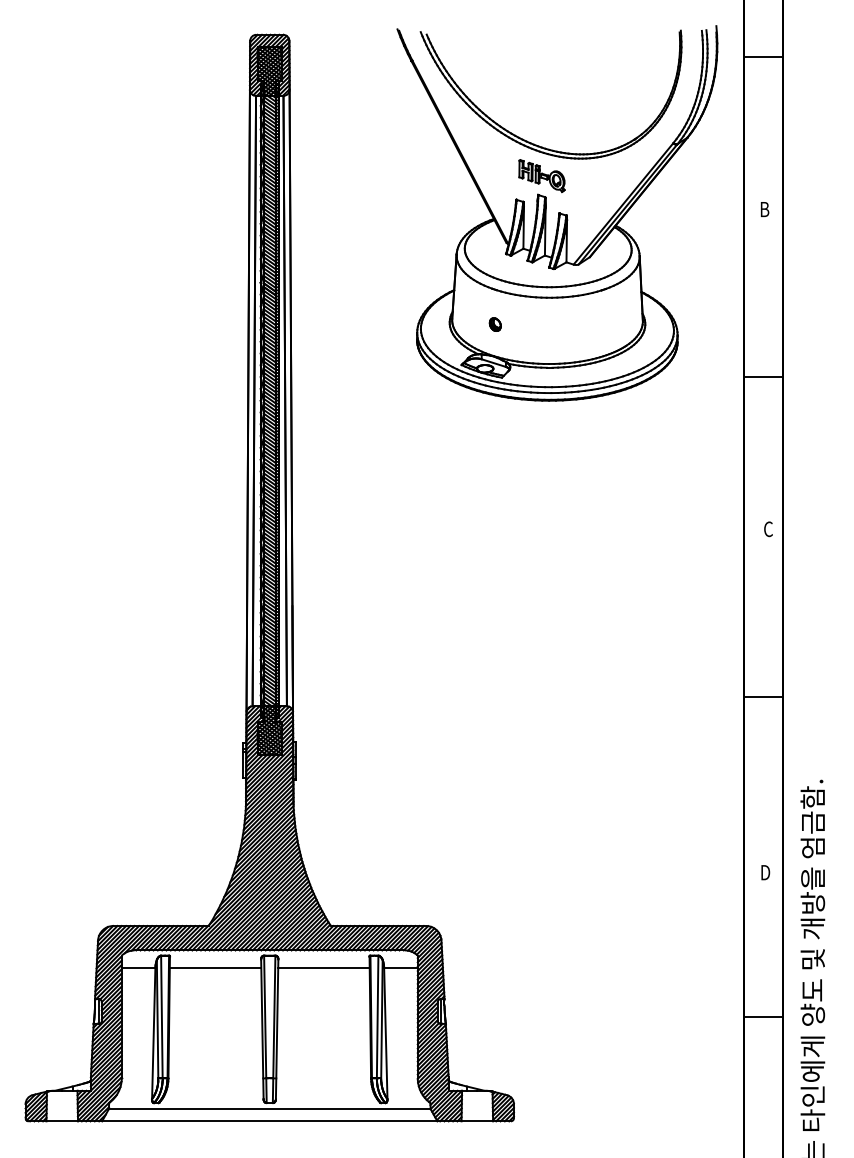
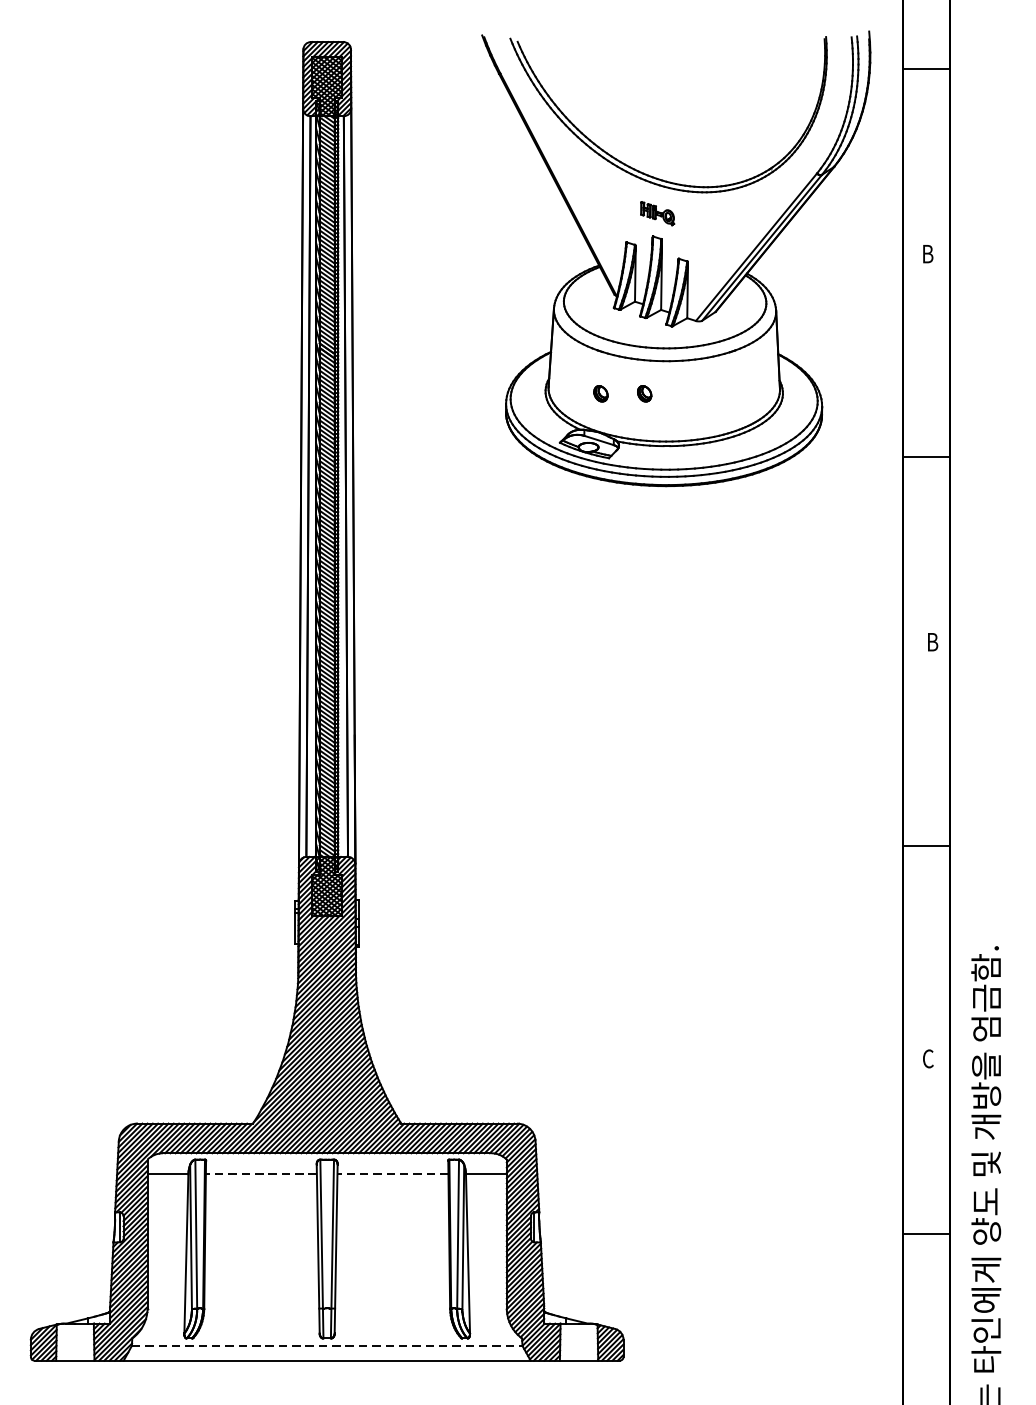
part: (541, 176) -> (656, 214), size x0.6
part: (530, 324) -> (643, 393), added
text: (768, 529) -> (932, 642), C -> B
text: (765, 872) -> (928, 1058), D -> C
line: (215, 967) -> (261, 1173), solid -> dashed
line: (323, 967) -> (392, 1173), solid -> dashed
line: (269, 1109) -> (326, 1346), solid -> dashed

